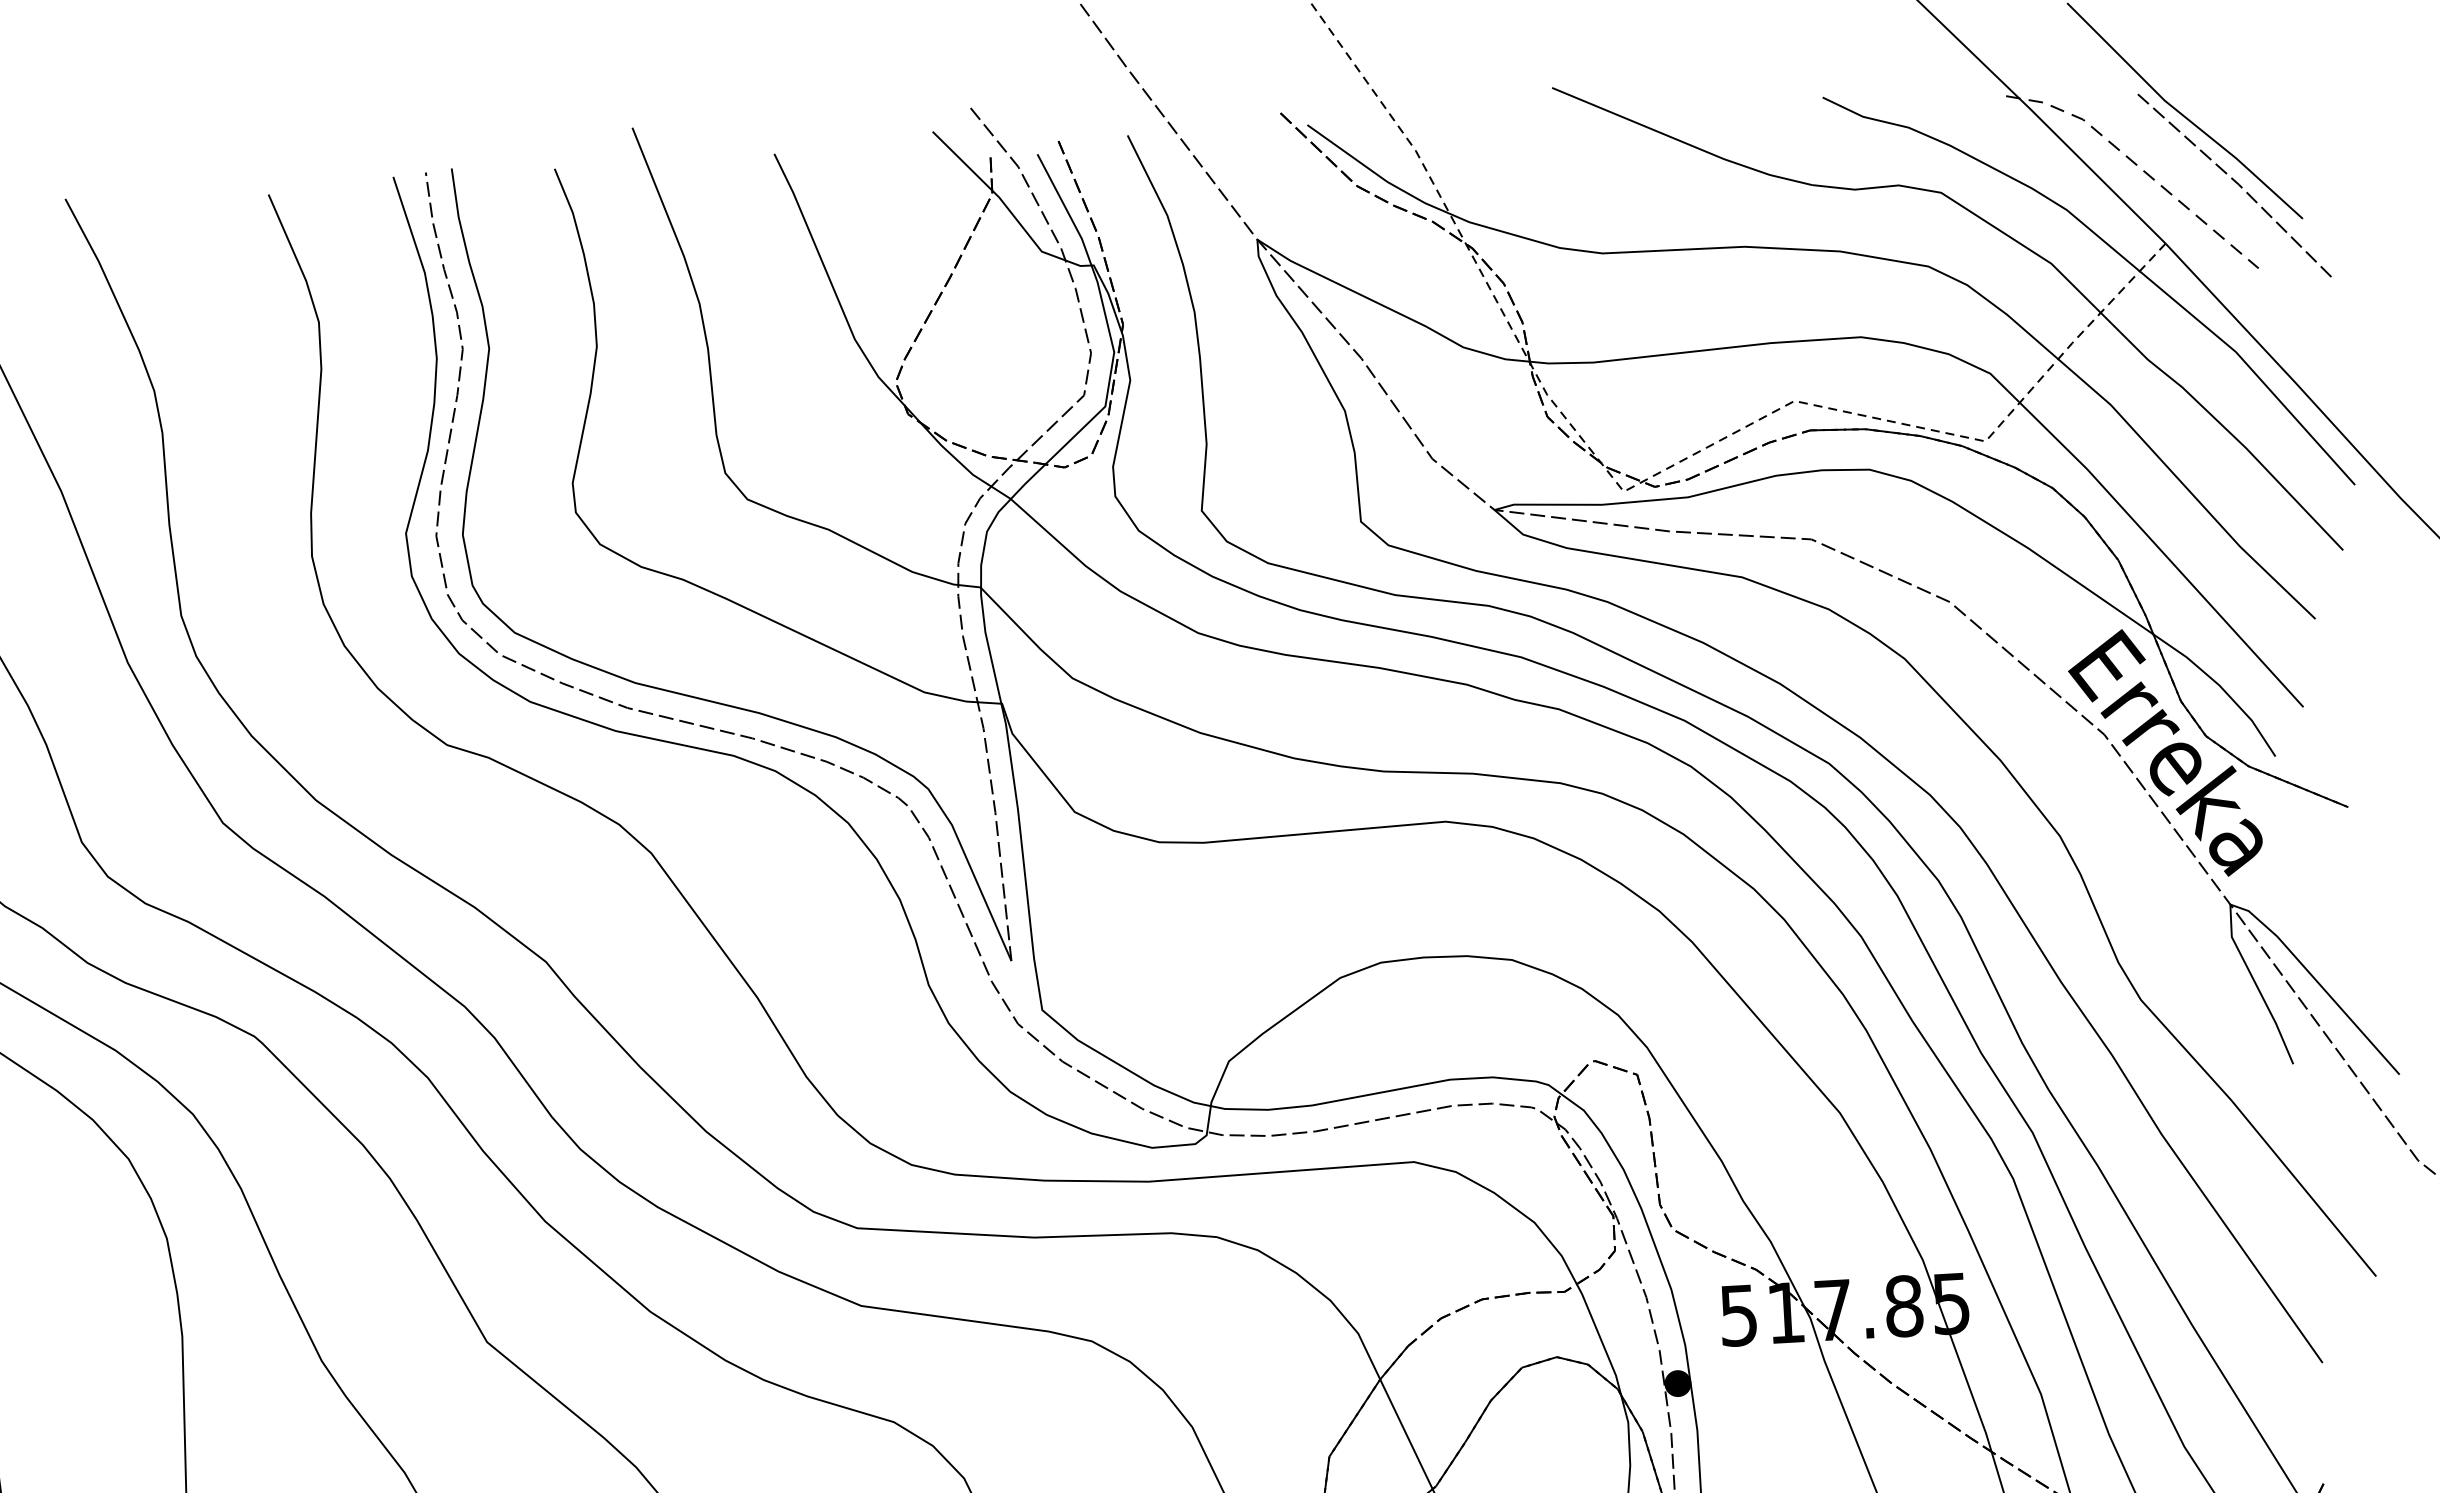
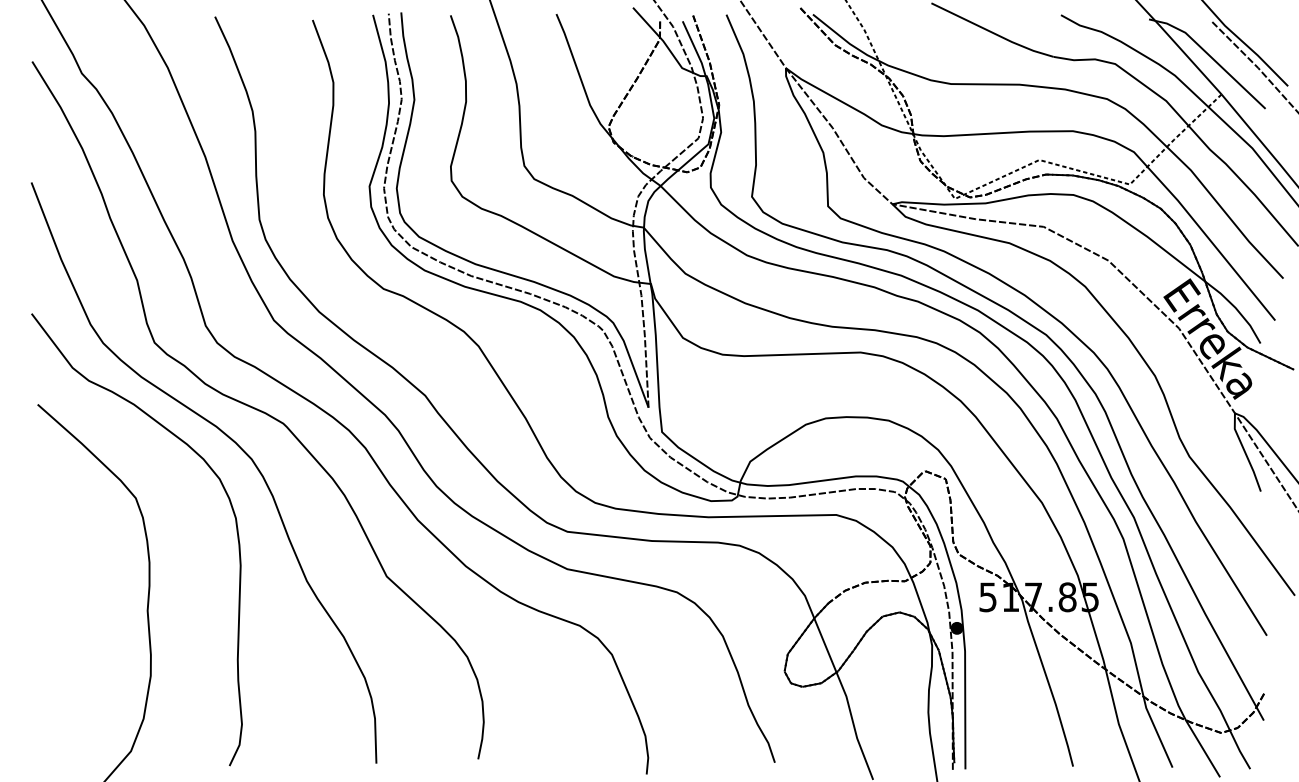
line: (2138, 166) -> (1210, 56), dashed -> solid

